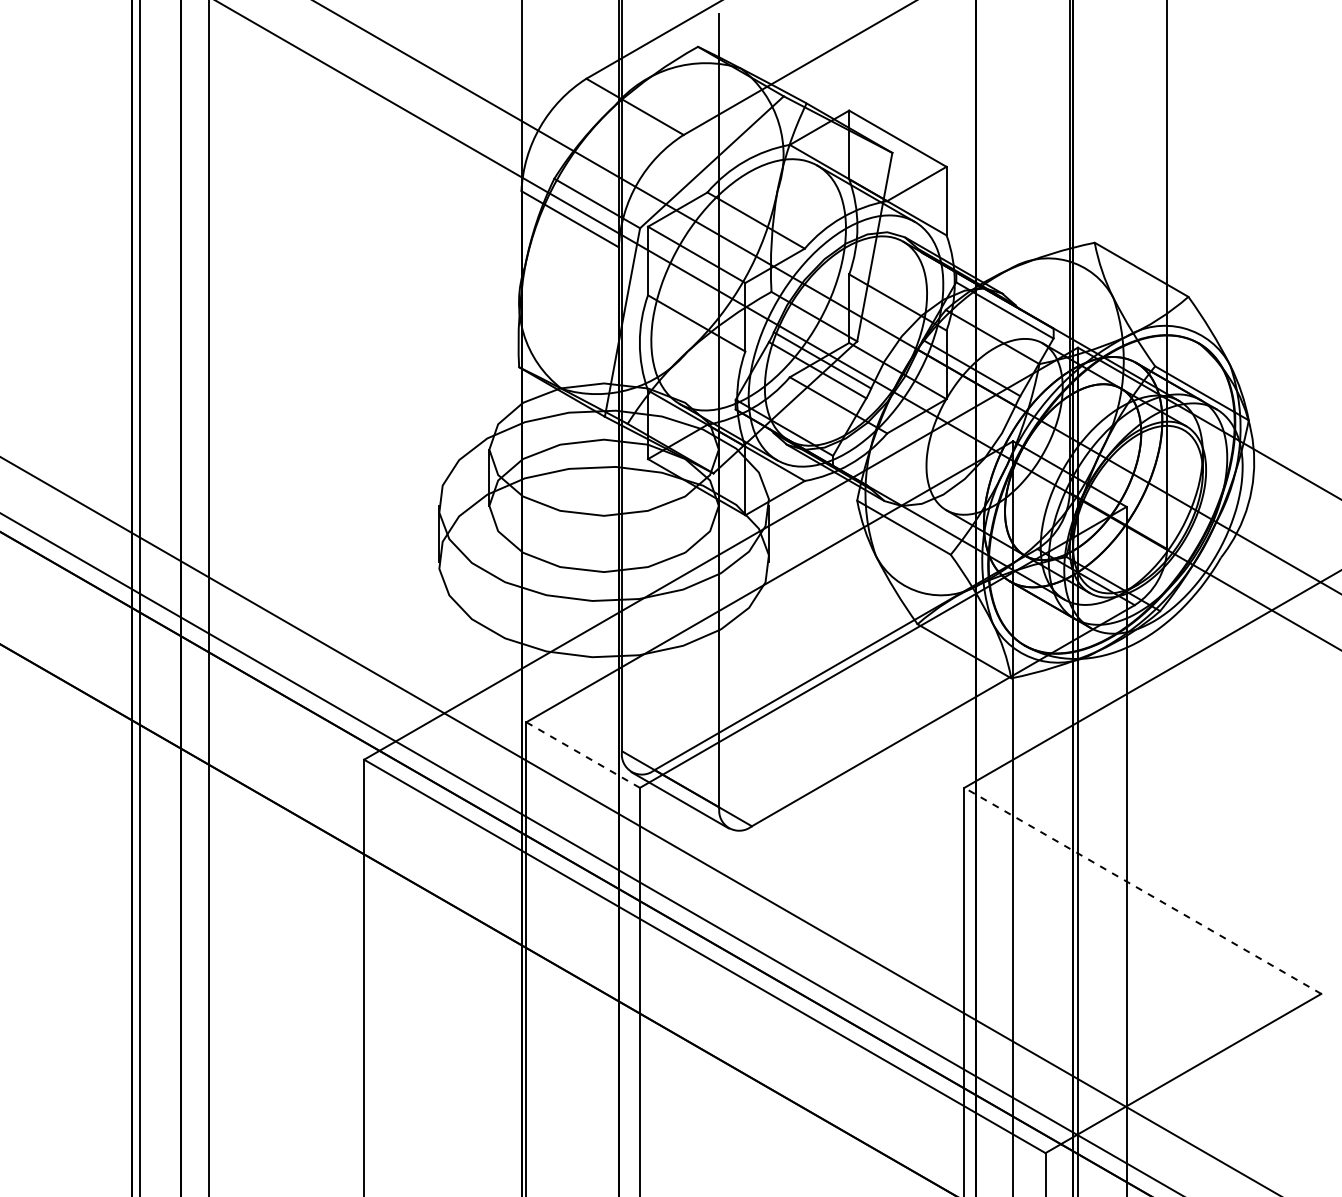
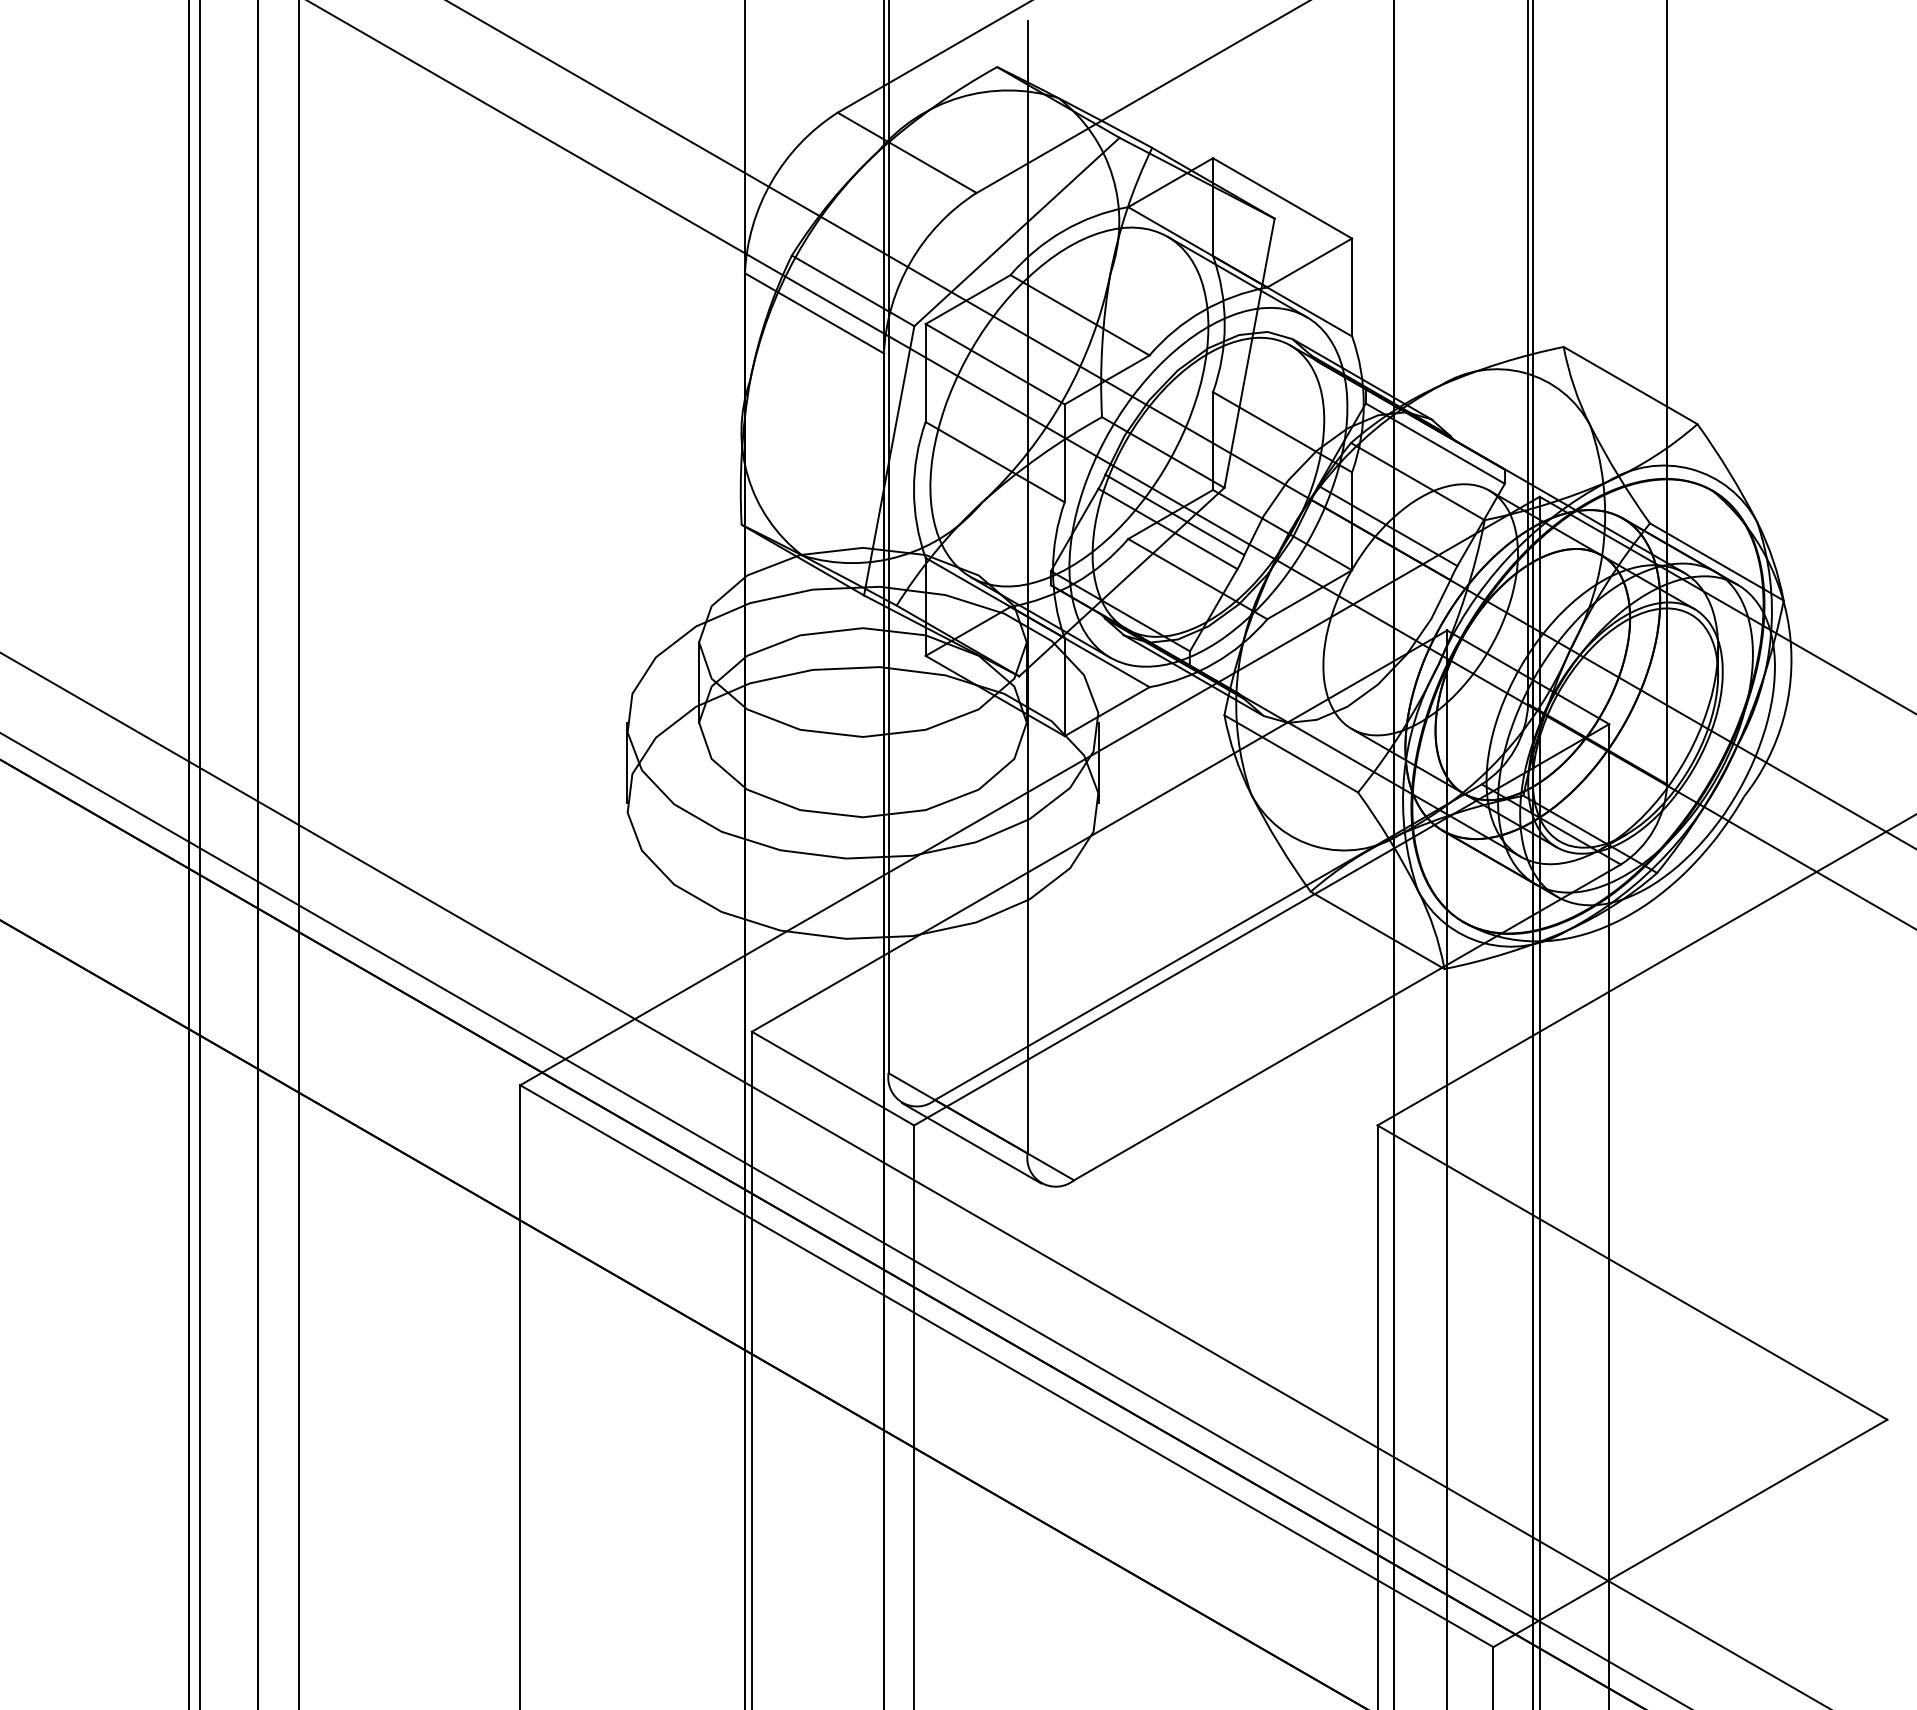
line: (583, 755) -> (833, 1079), dashed -> solid
line: (1142, 890) -> (1631, 1272), dashed -> solid

